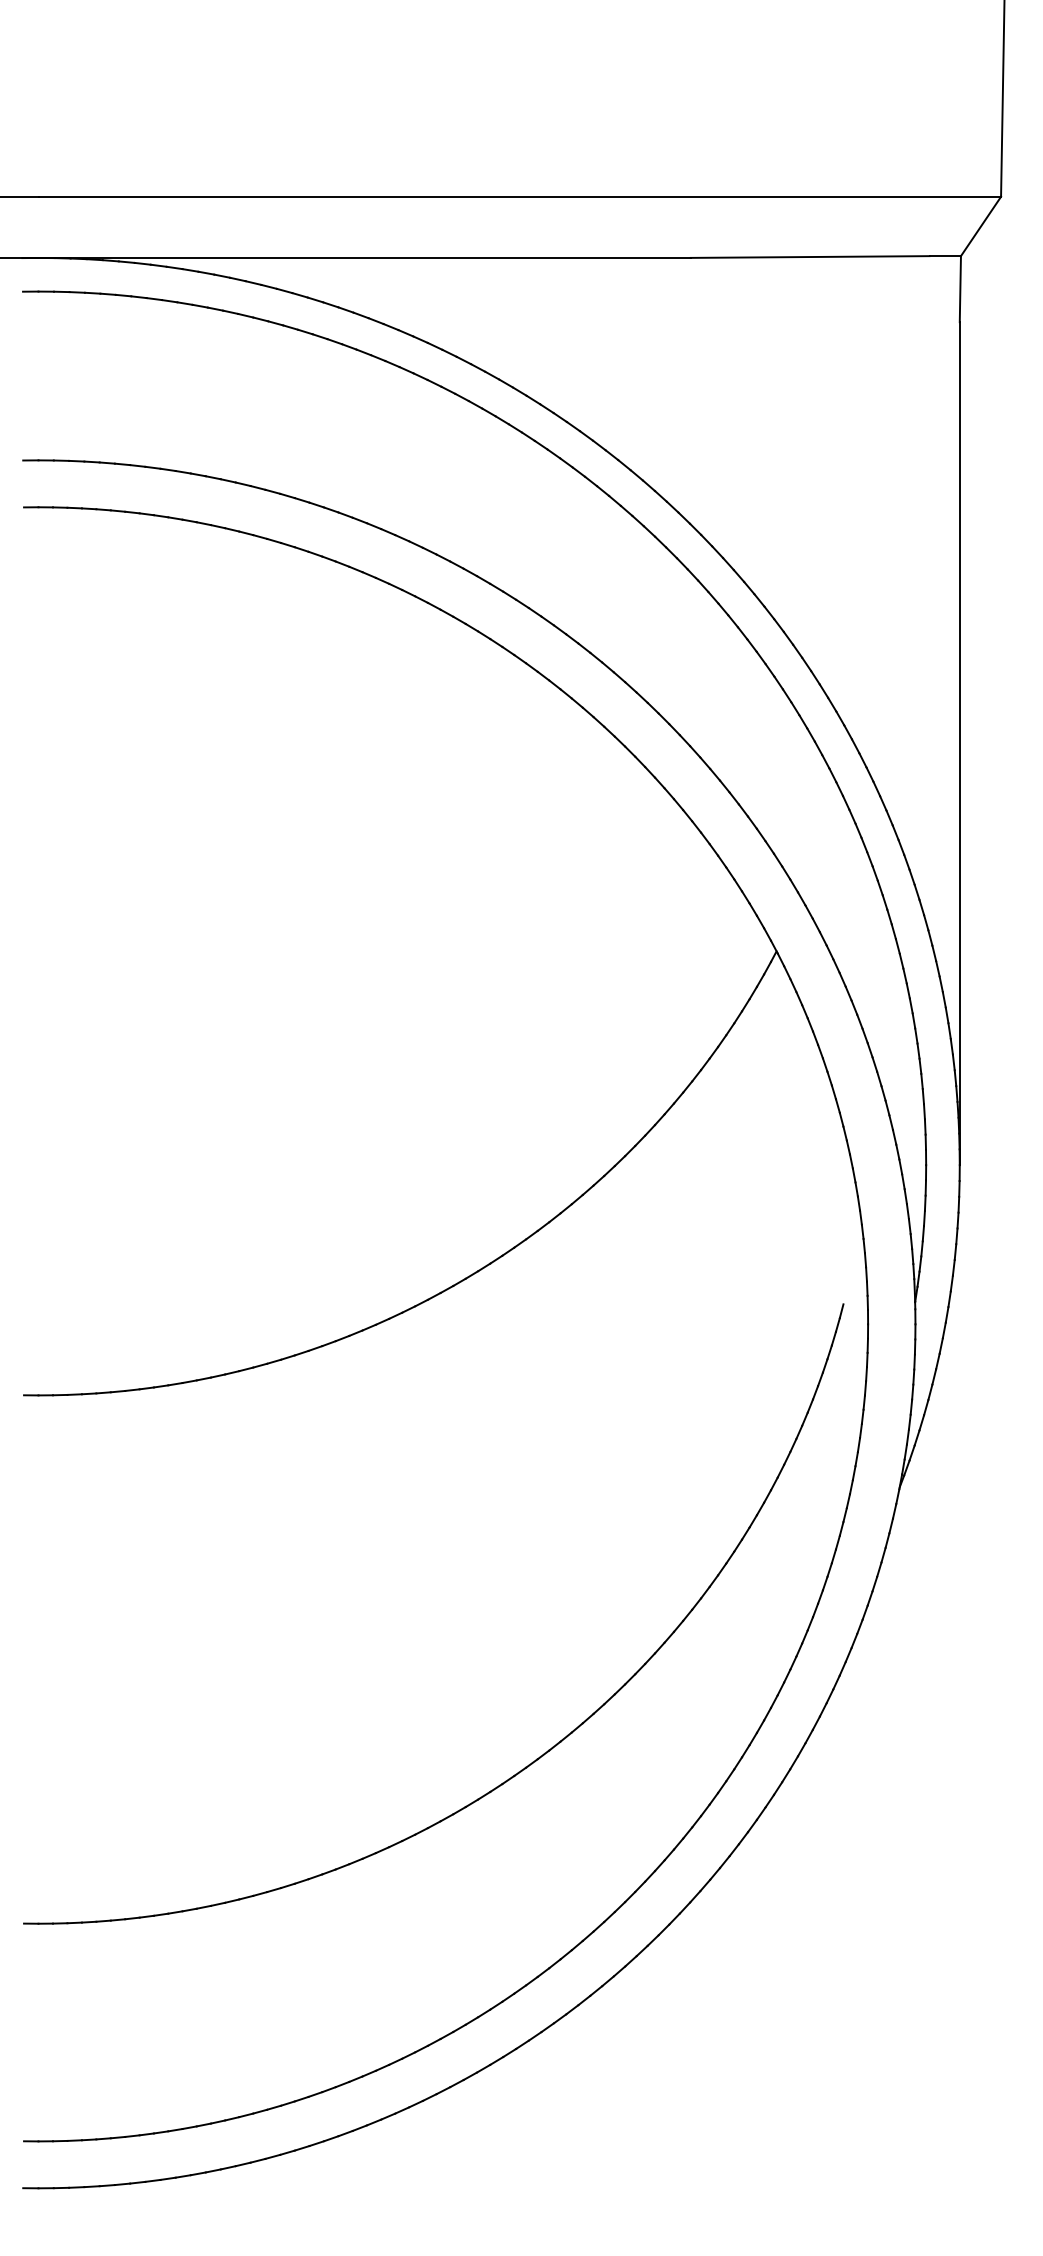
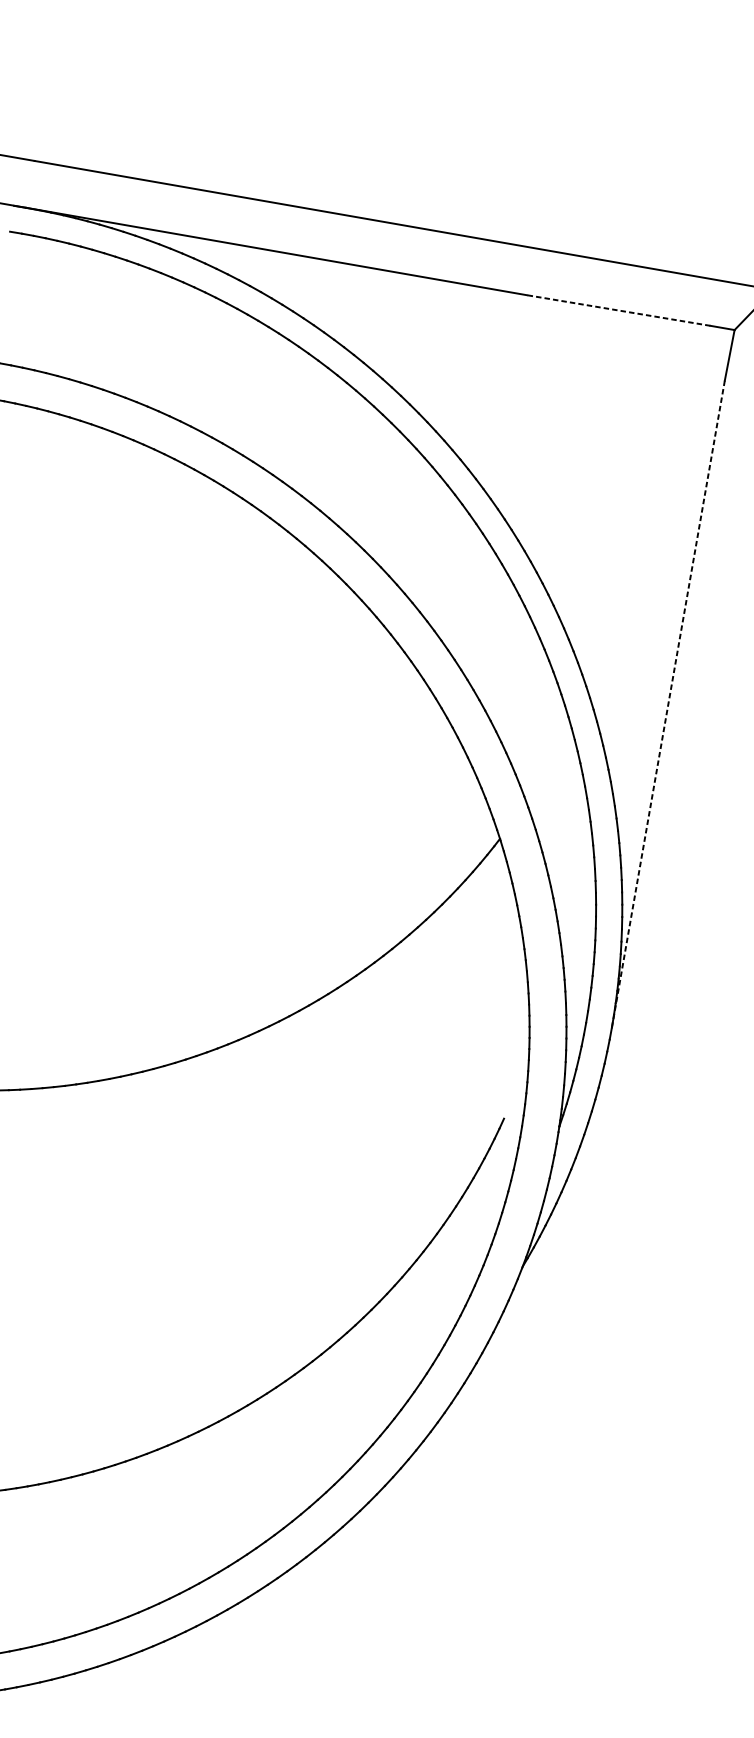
line: (809, 257) -> (618, 310), solid -> dashed
line: (959, 744) -> (668, 704), solid -> dashed

